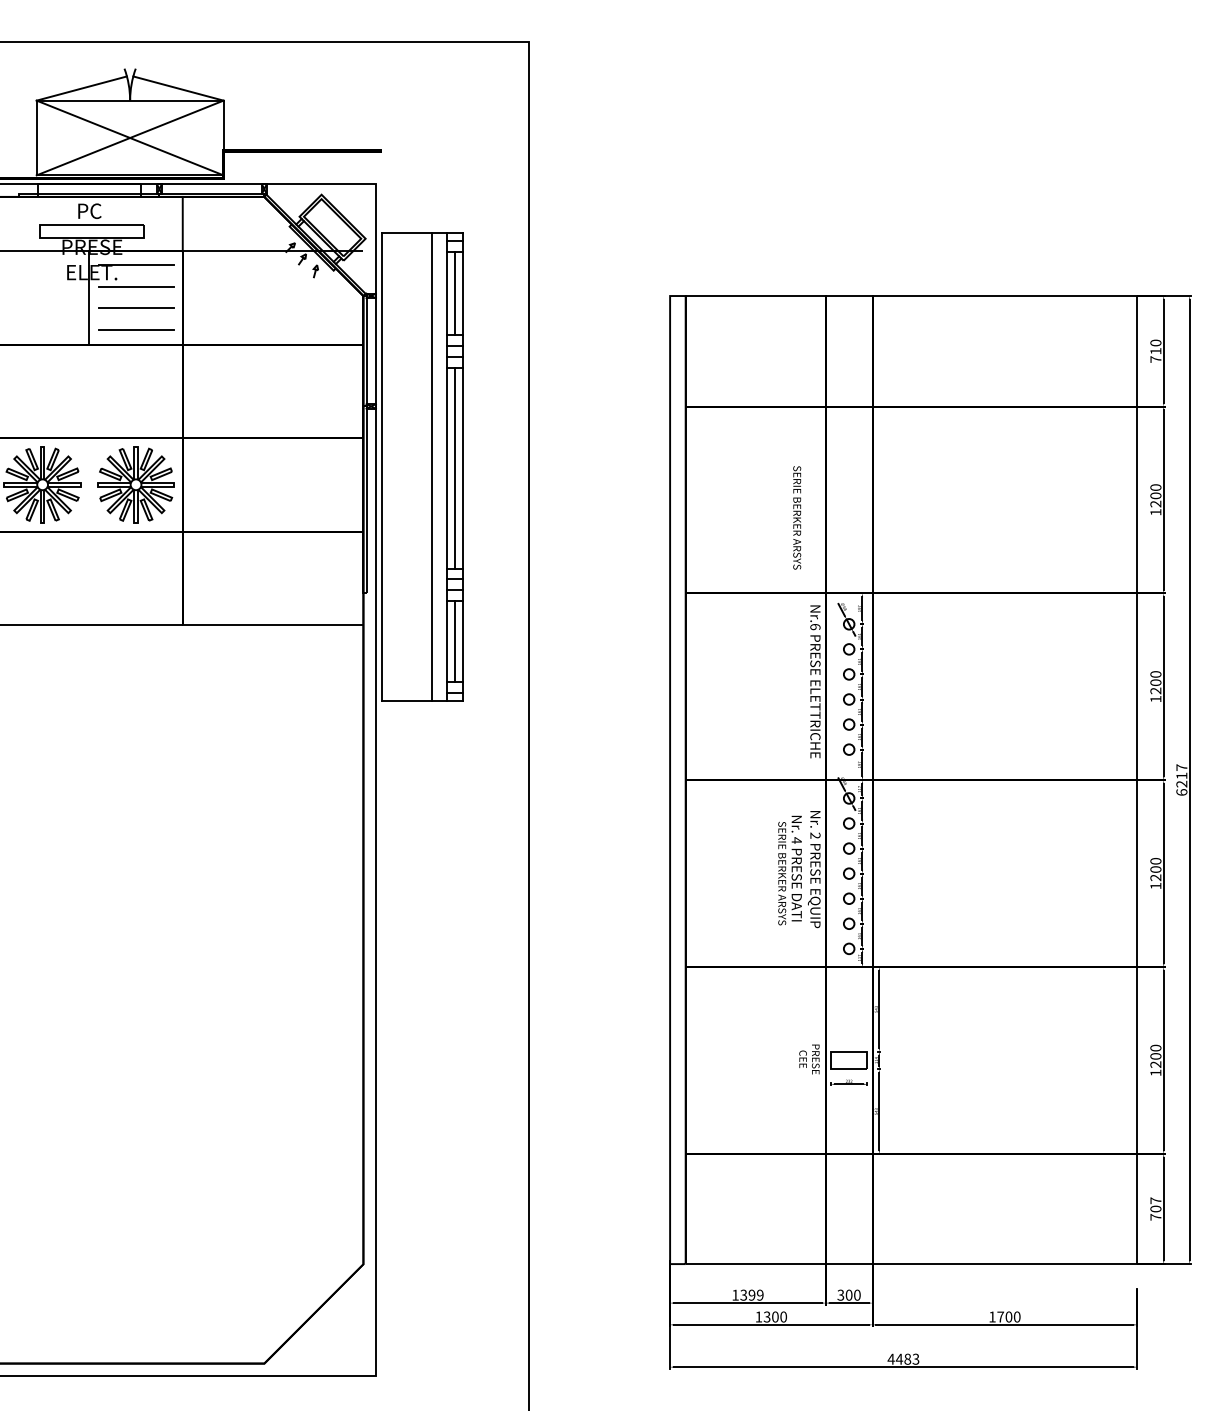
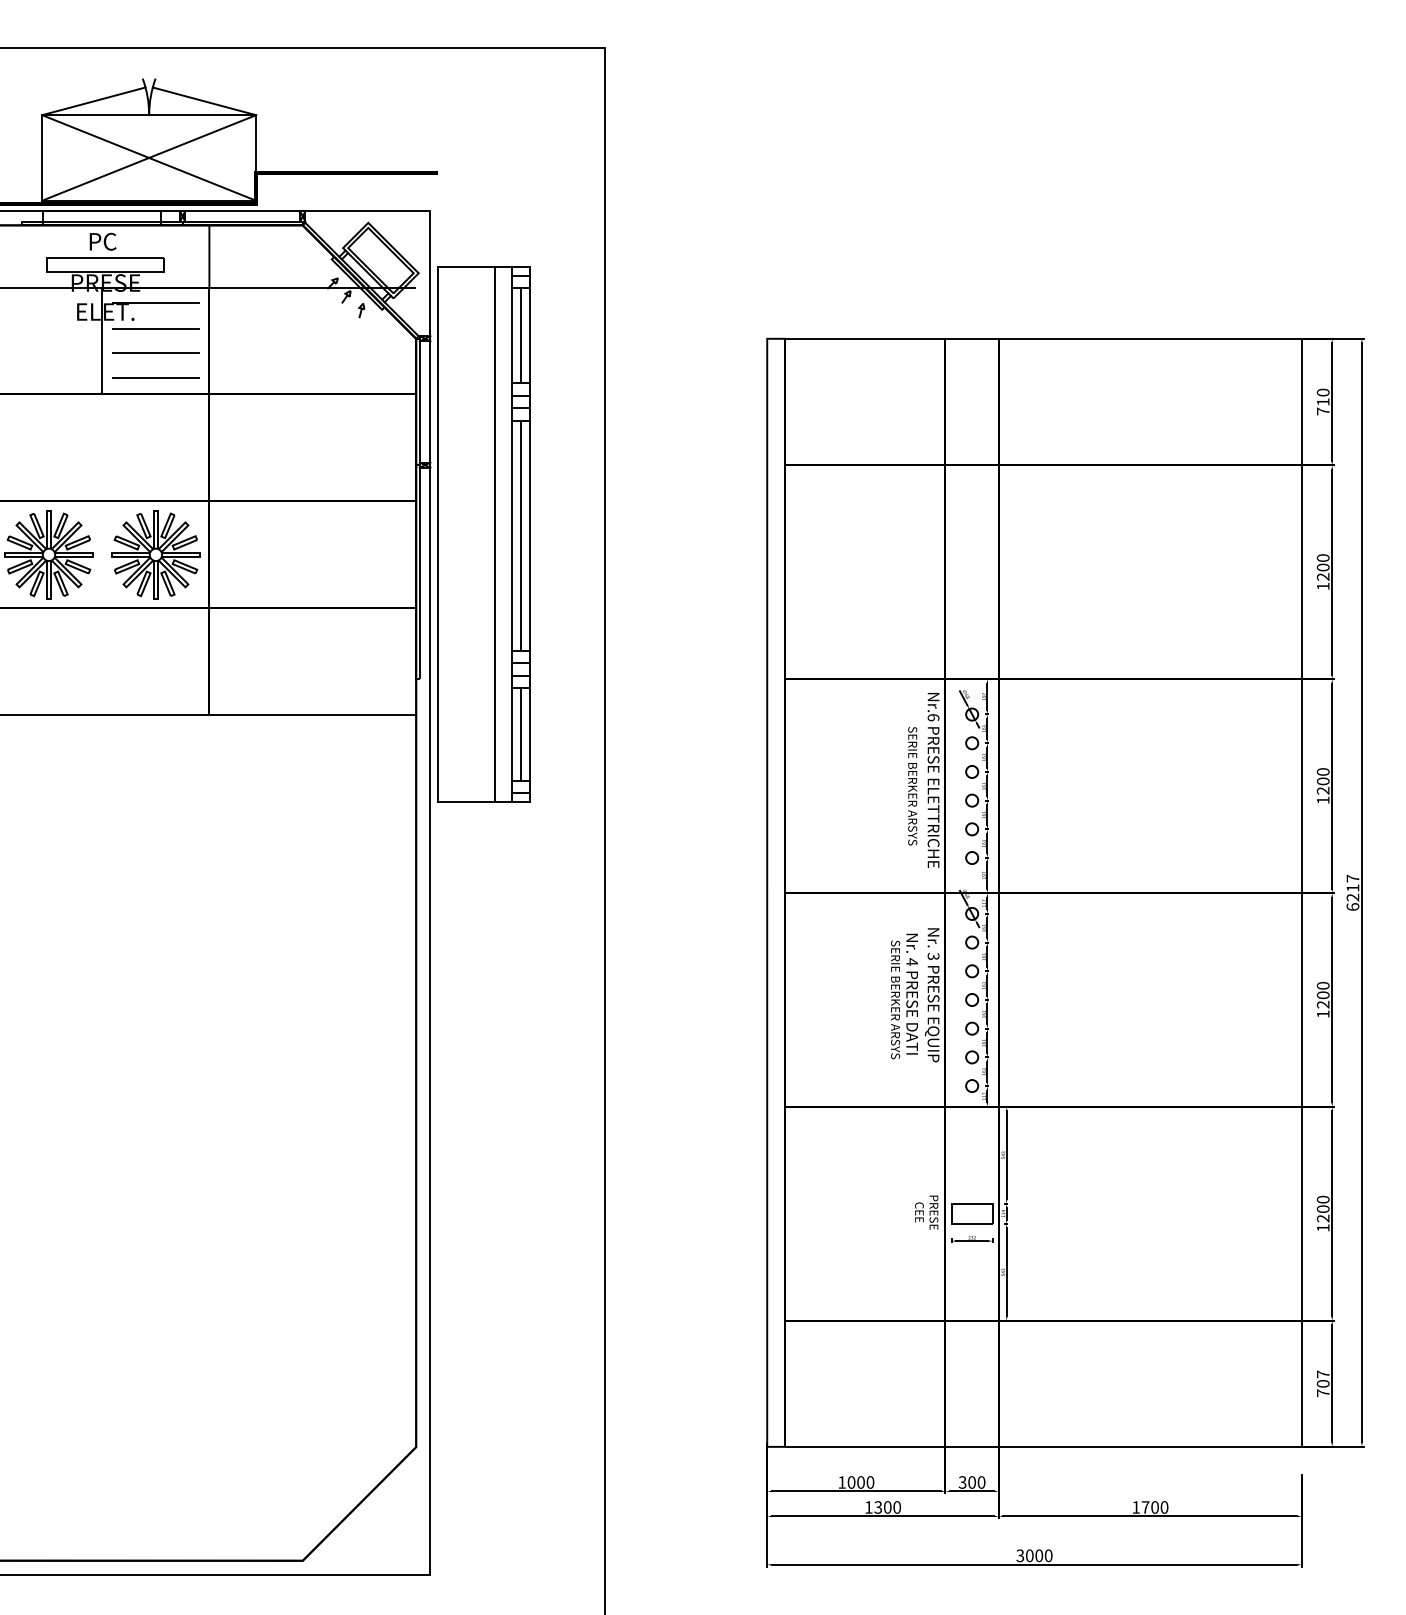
text: (797, 517) -> (913, 785), moved
text: (814, 835) -> (932, 956), 2 -> 3
text: (751, 1294) -> (860, 1481), 1399 -> 1000
text: (903, 1358) -> (1034, 1554), 4483 -> 3000

